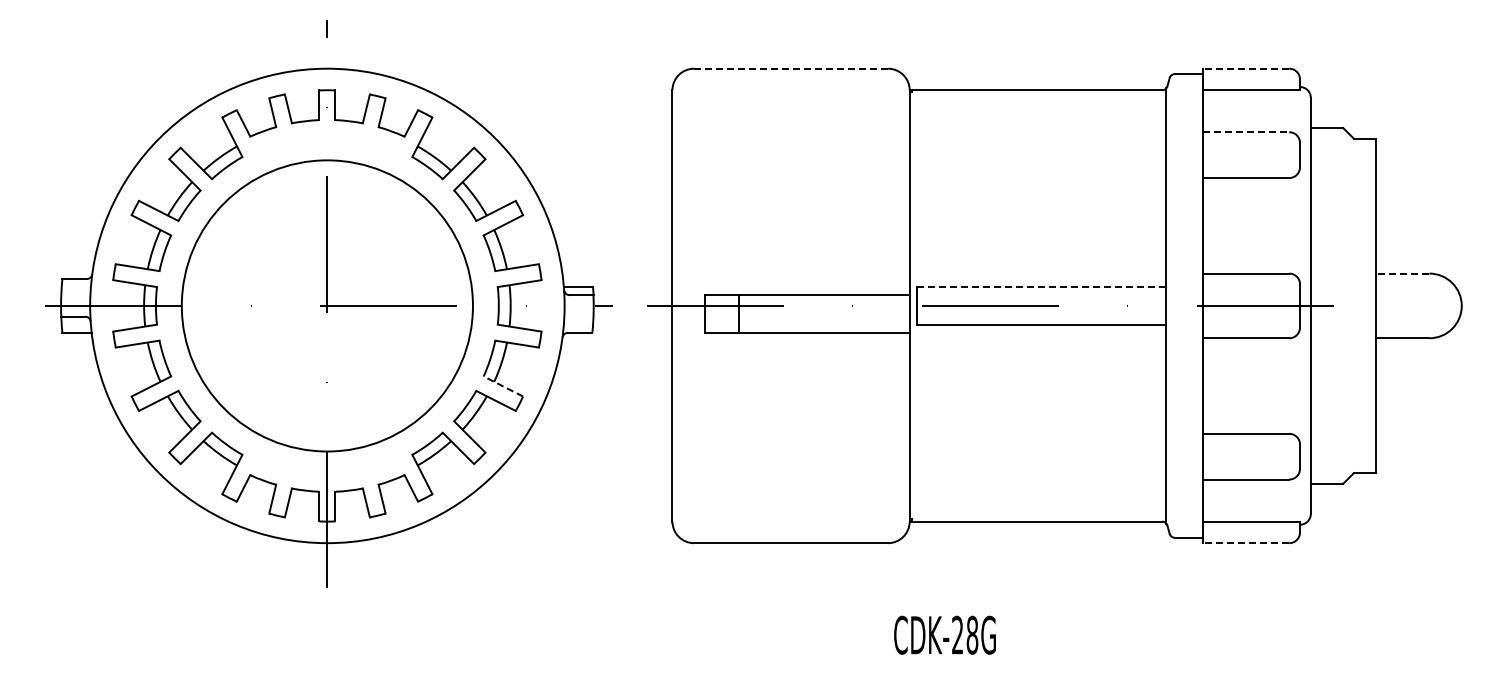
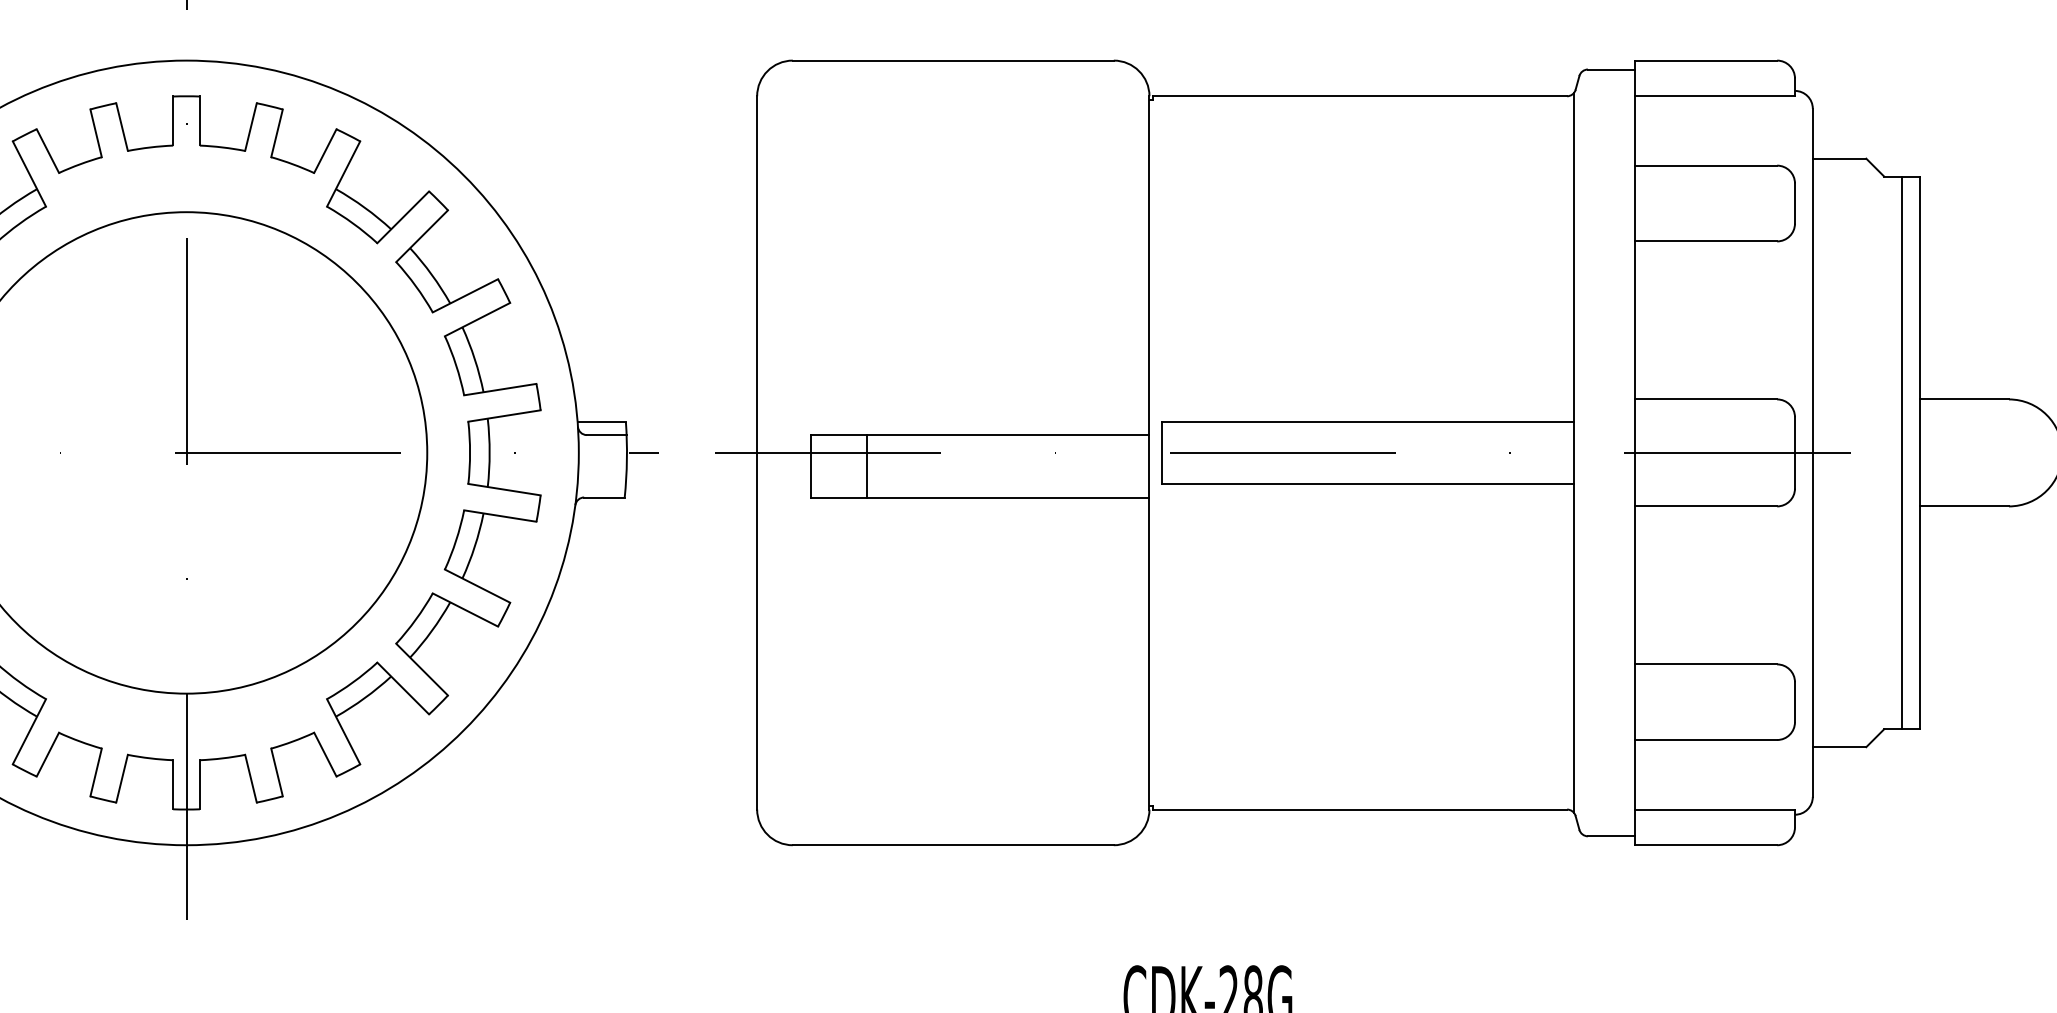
line: (790, 68) -> (952, 60), dashed -> solid
line: (1245, 68) -> (1704, 60), dashed -> solid
line: (1246, 132) -> (1706, 166), dashed -> solid
line: (1402, 273) -> (1964, 399), dashed -> solid
line: (1041, 287) -> (1367, 422), dashed -> solid
line: (1364, 305) -> (1901, 452), added
line: (502, 386) -> (476, 586), dashed -> solid
line: (1245, 543) -> (1704, 845), dashed -> solid

